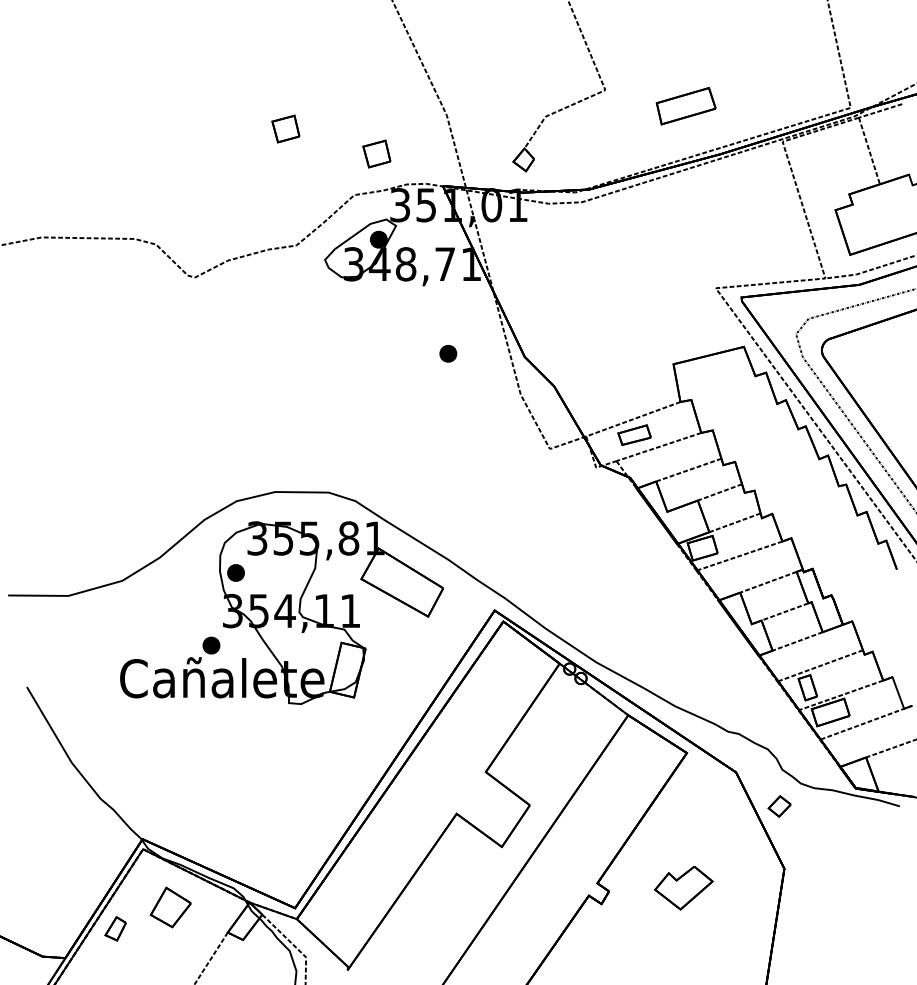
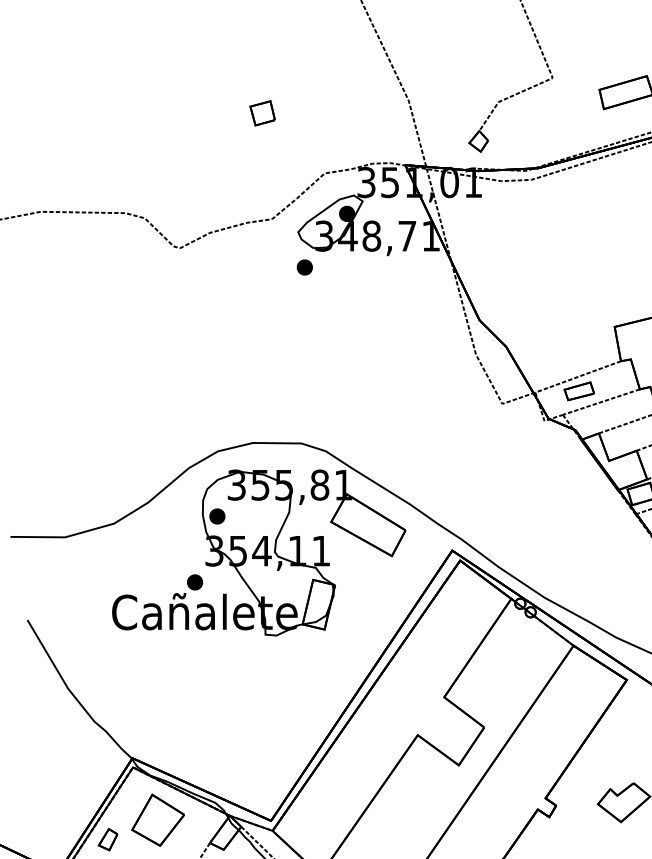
part: (376, 153) -> (344, 135), removed
part: (448, 353) -> (304, 267), moved
part: (170, 907) -> (157, 820), size x1.43

